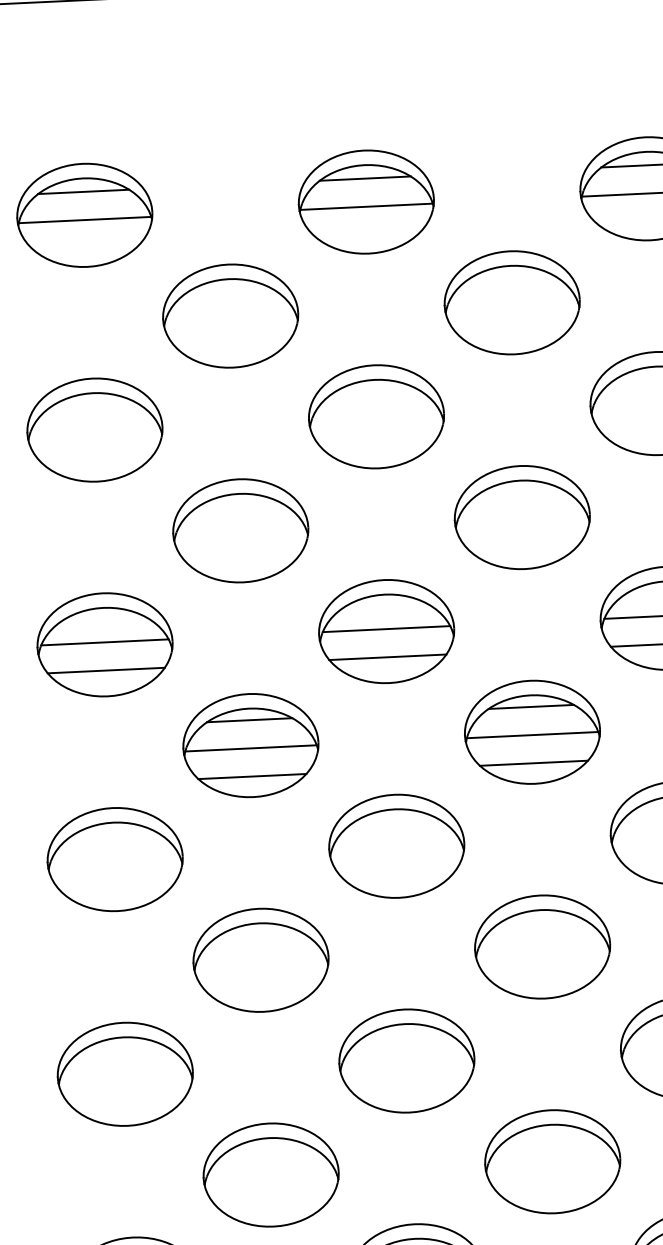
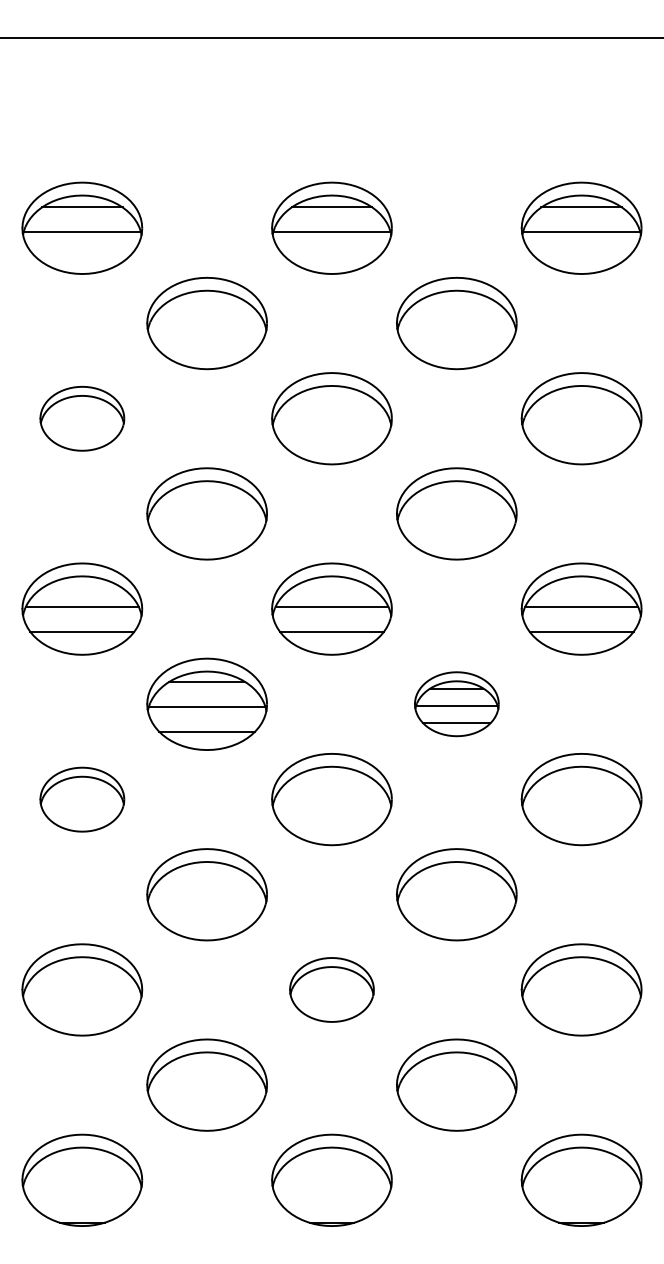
part: (95, 429) -> (82, 418), size x0.7
part: (532, 731) -> (456, 703), size x0.7
part: (115, 859) -> (82, 799), size x0.7
part: (406, 1060) -> (331, 989), size x0.7

